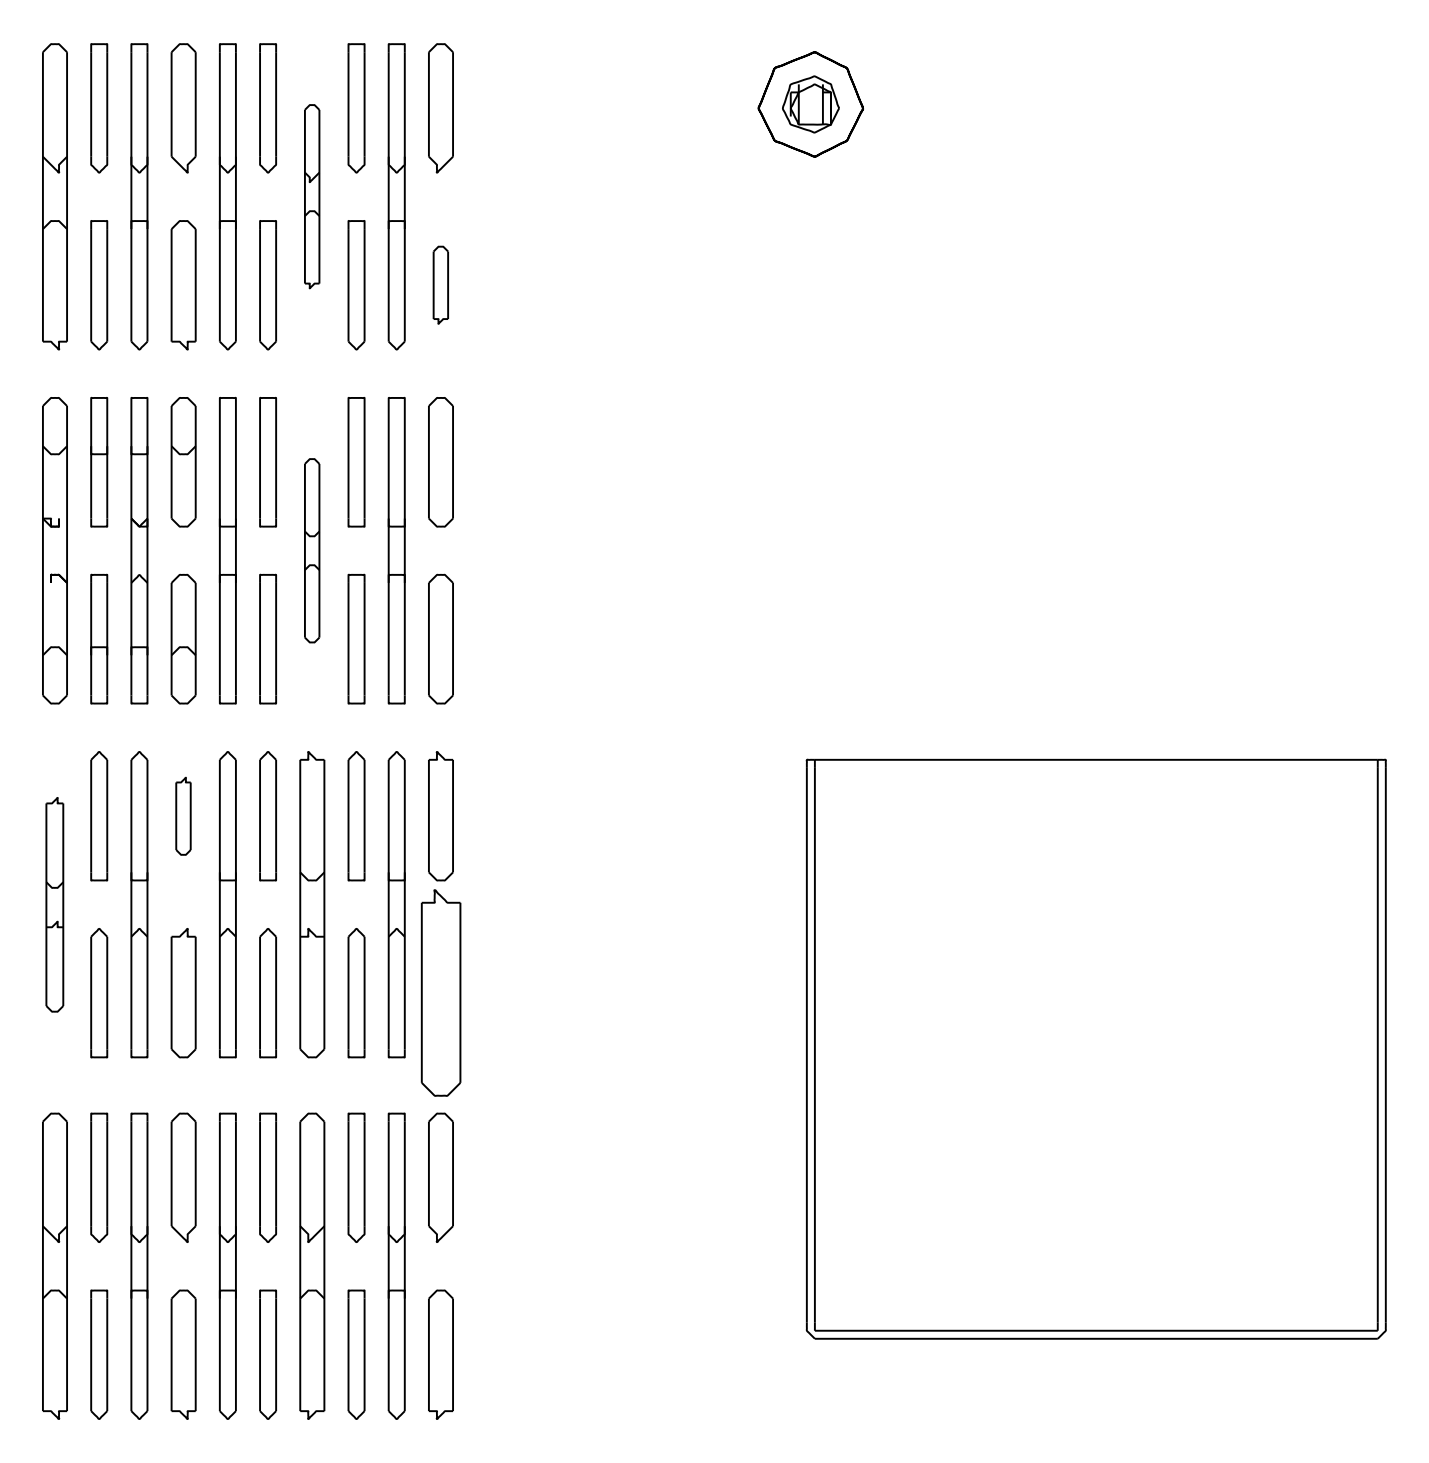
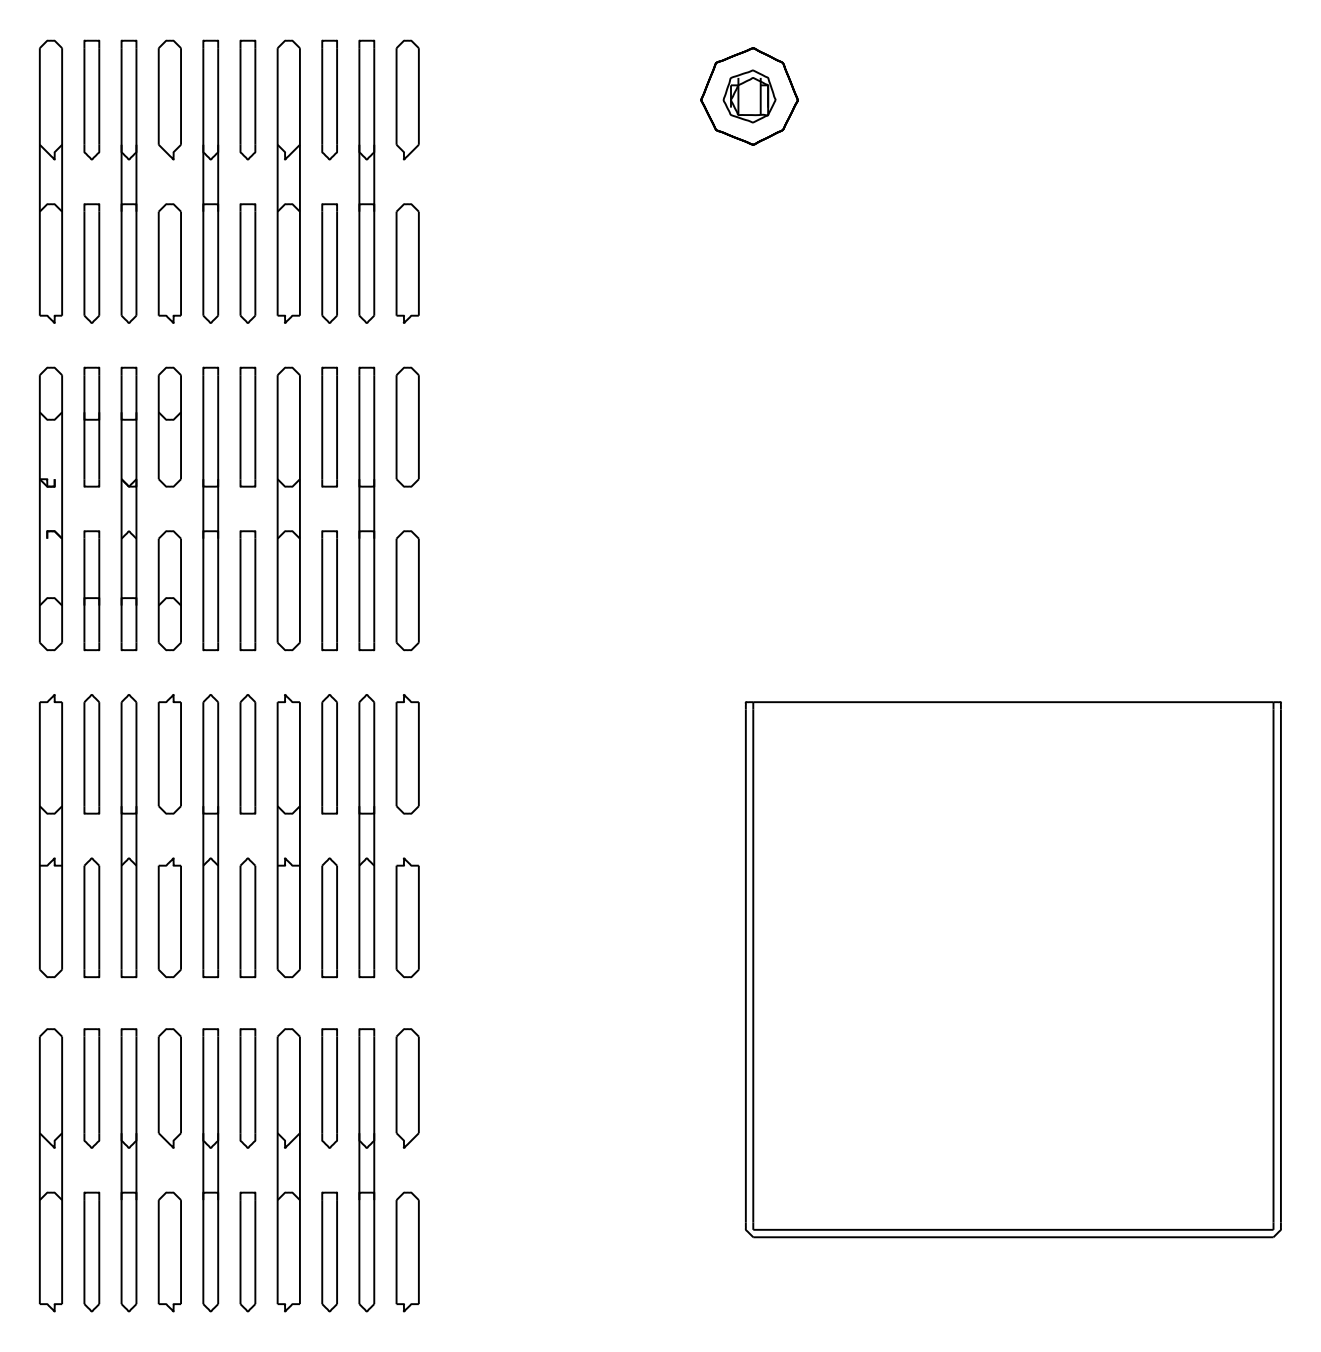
part: (311, 196) -> (288, 181), size x1.67
part: (440, 285) -> (407, 263), size x1.67
part: (311, 550) -> (288, 508), size x1.67
part: (183, 816) -> (169, 754), size x1.67
part: (54, 905) -> (50, 836), size x1.43
part: (440, 992) -> (407, 917), size x0.62

